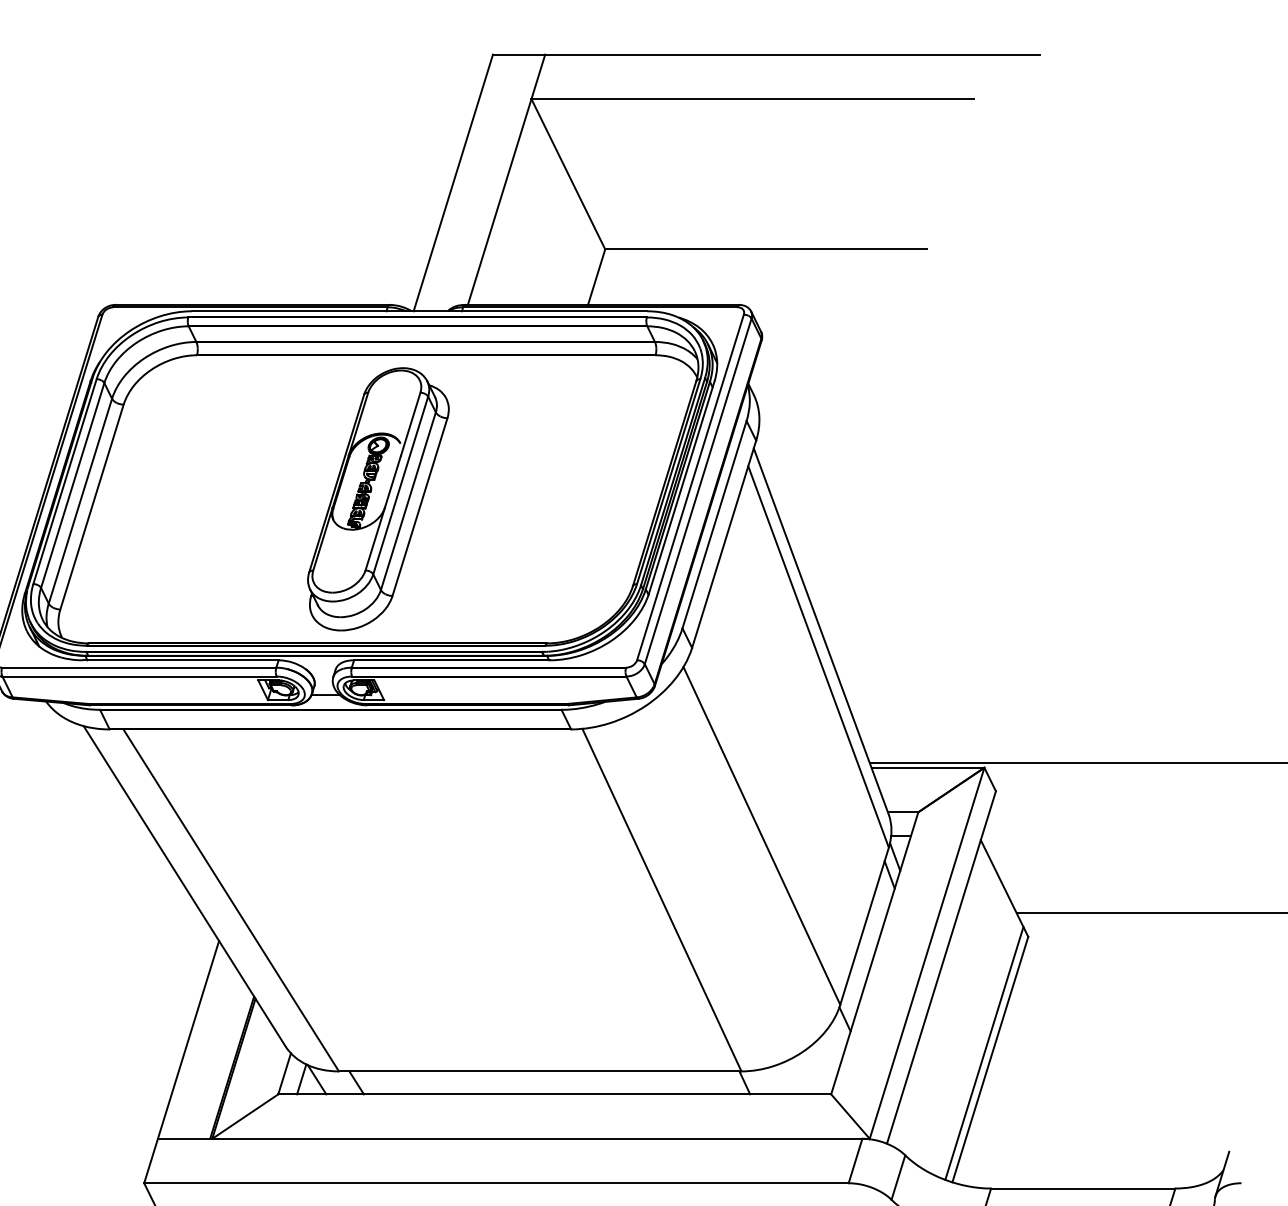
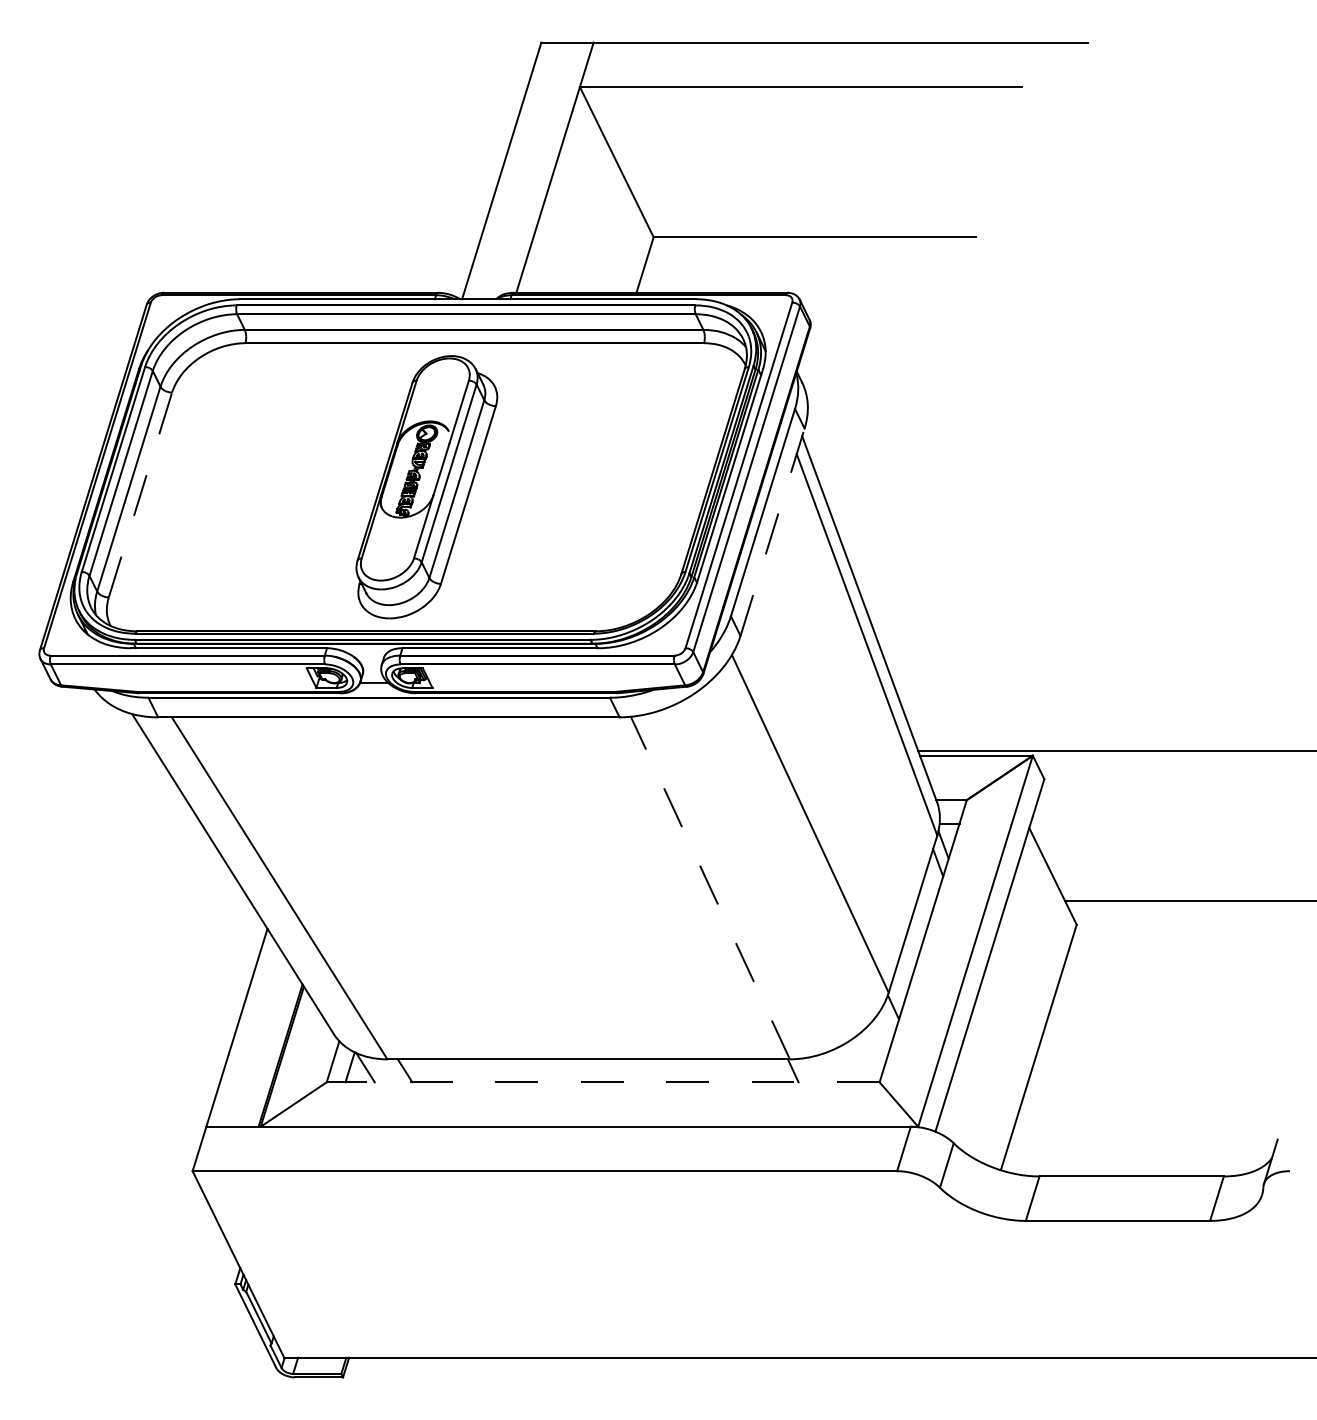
line: (92, 506) -> (140, 494), solid -> dashed
line: (724, 544) -> (772, 532), solid -> dashed
line: (662, 900) -> (710, 888), solid -> dashed
line: (984, 1052) -> (1032, 1040), removed
line: (554, 1094) -> (602, 1082), solid -> dashed

